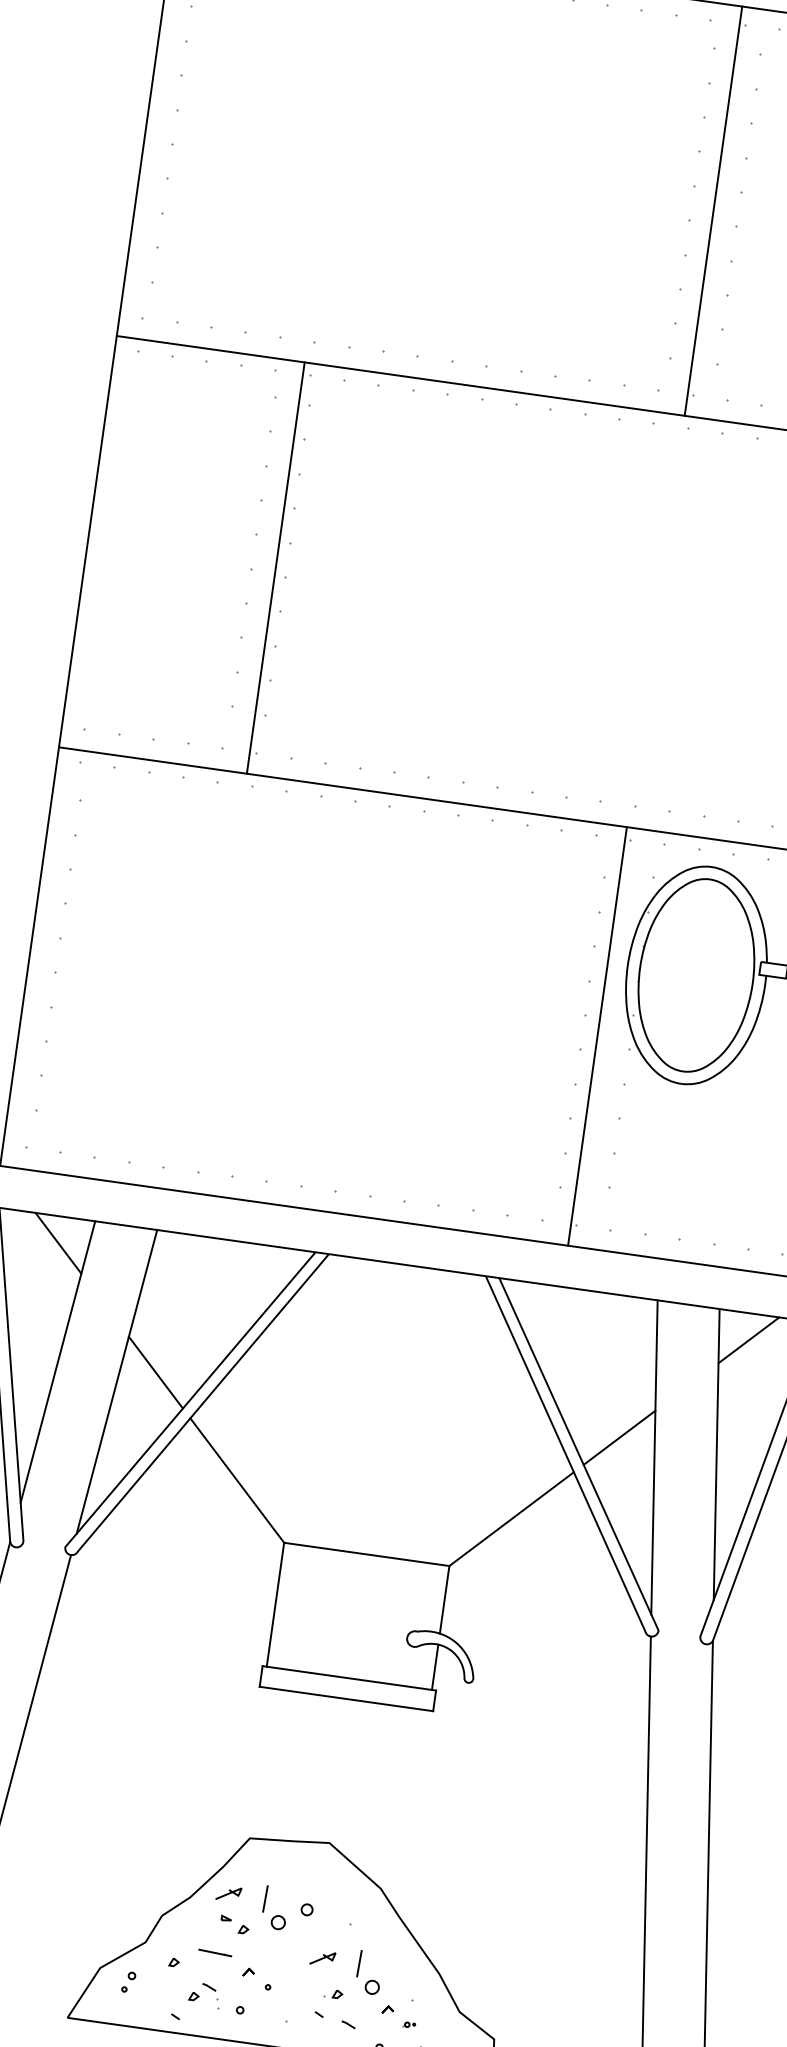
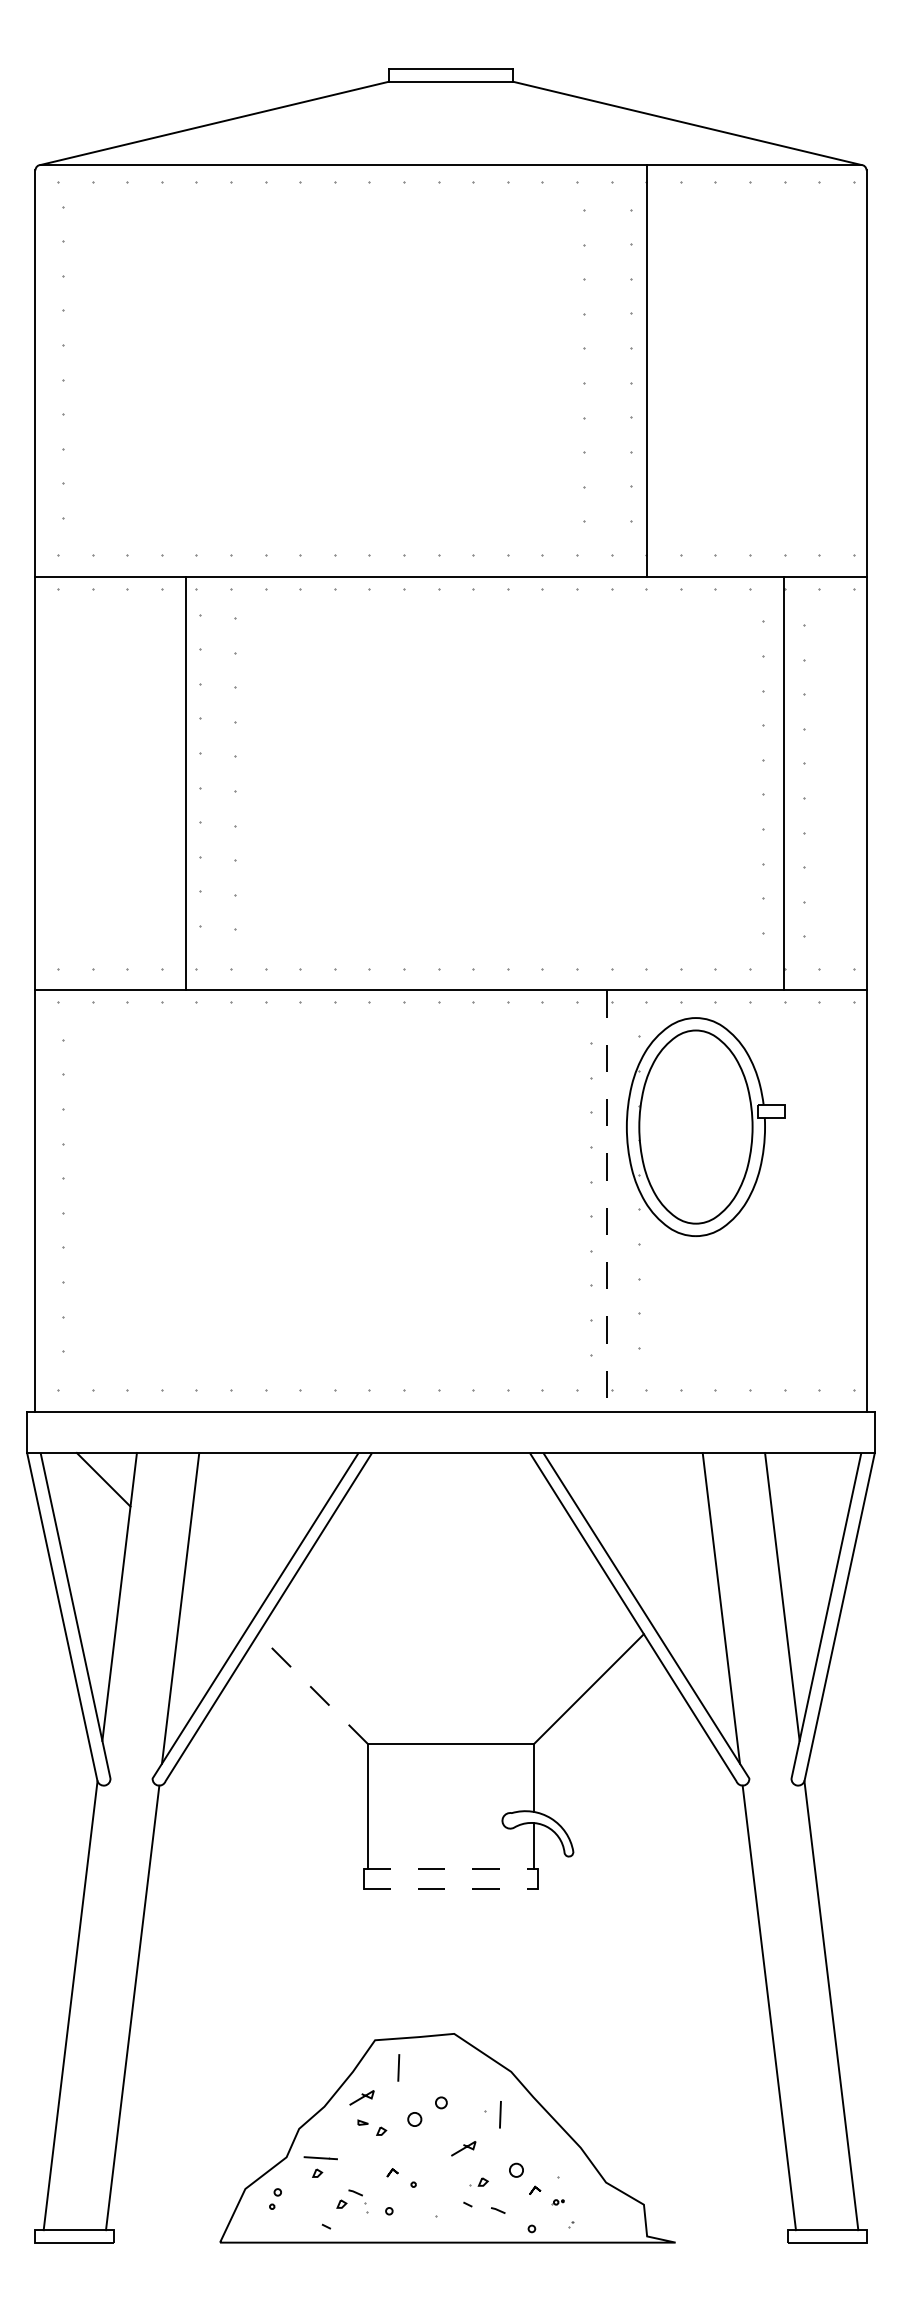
line: (713, 210) -> (646, 370), moved
line: (275, 568) -> (186, 783), moved
line: (597, 1036) -> (606, 1201), solid -> dashed
line: (749, 1340) -> (798, 1479), removed
line: (155, 1372) -> (217, 1593), removed
line: (618, 1437) -> (683, 1593), removed
line: (236, 1480) -> (312, 1689), solid -> dashed
line: (349, 1678) -> (451, 1868), solid -> dashed
line: (346, 1699) -> (451, 1889), solid -> dashed
line: (265, 1898) -> (398, 2067), moved
line: (214, 1953) -> (320, 2158), moved
line: (359, 1963) -> (500, 2114), moved

